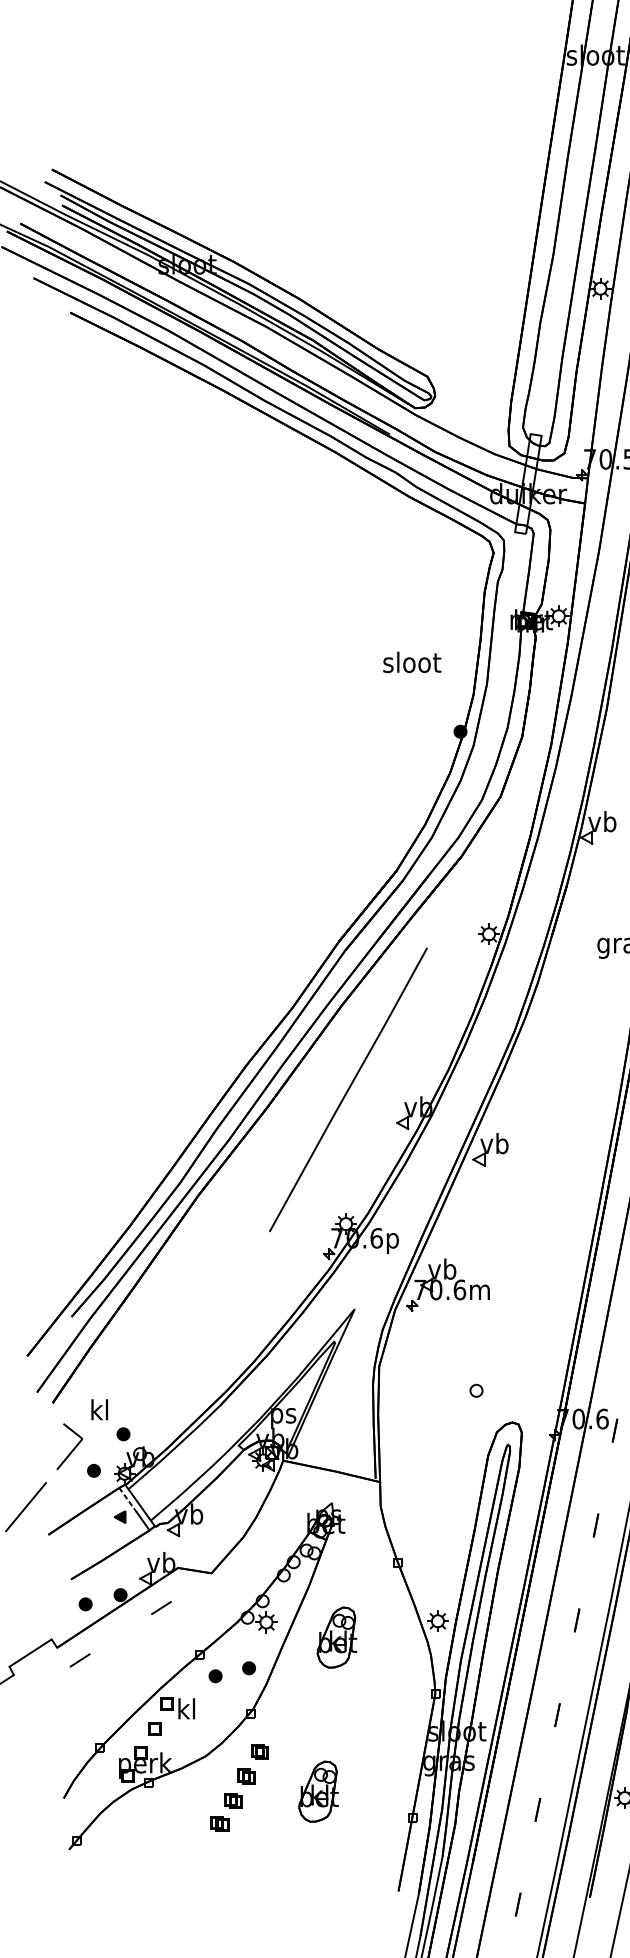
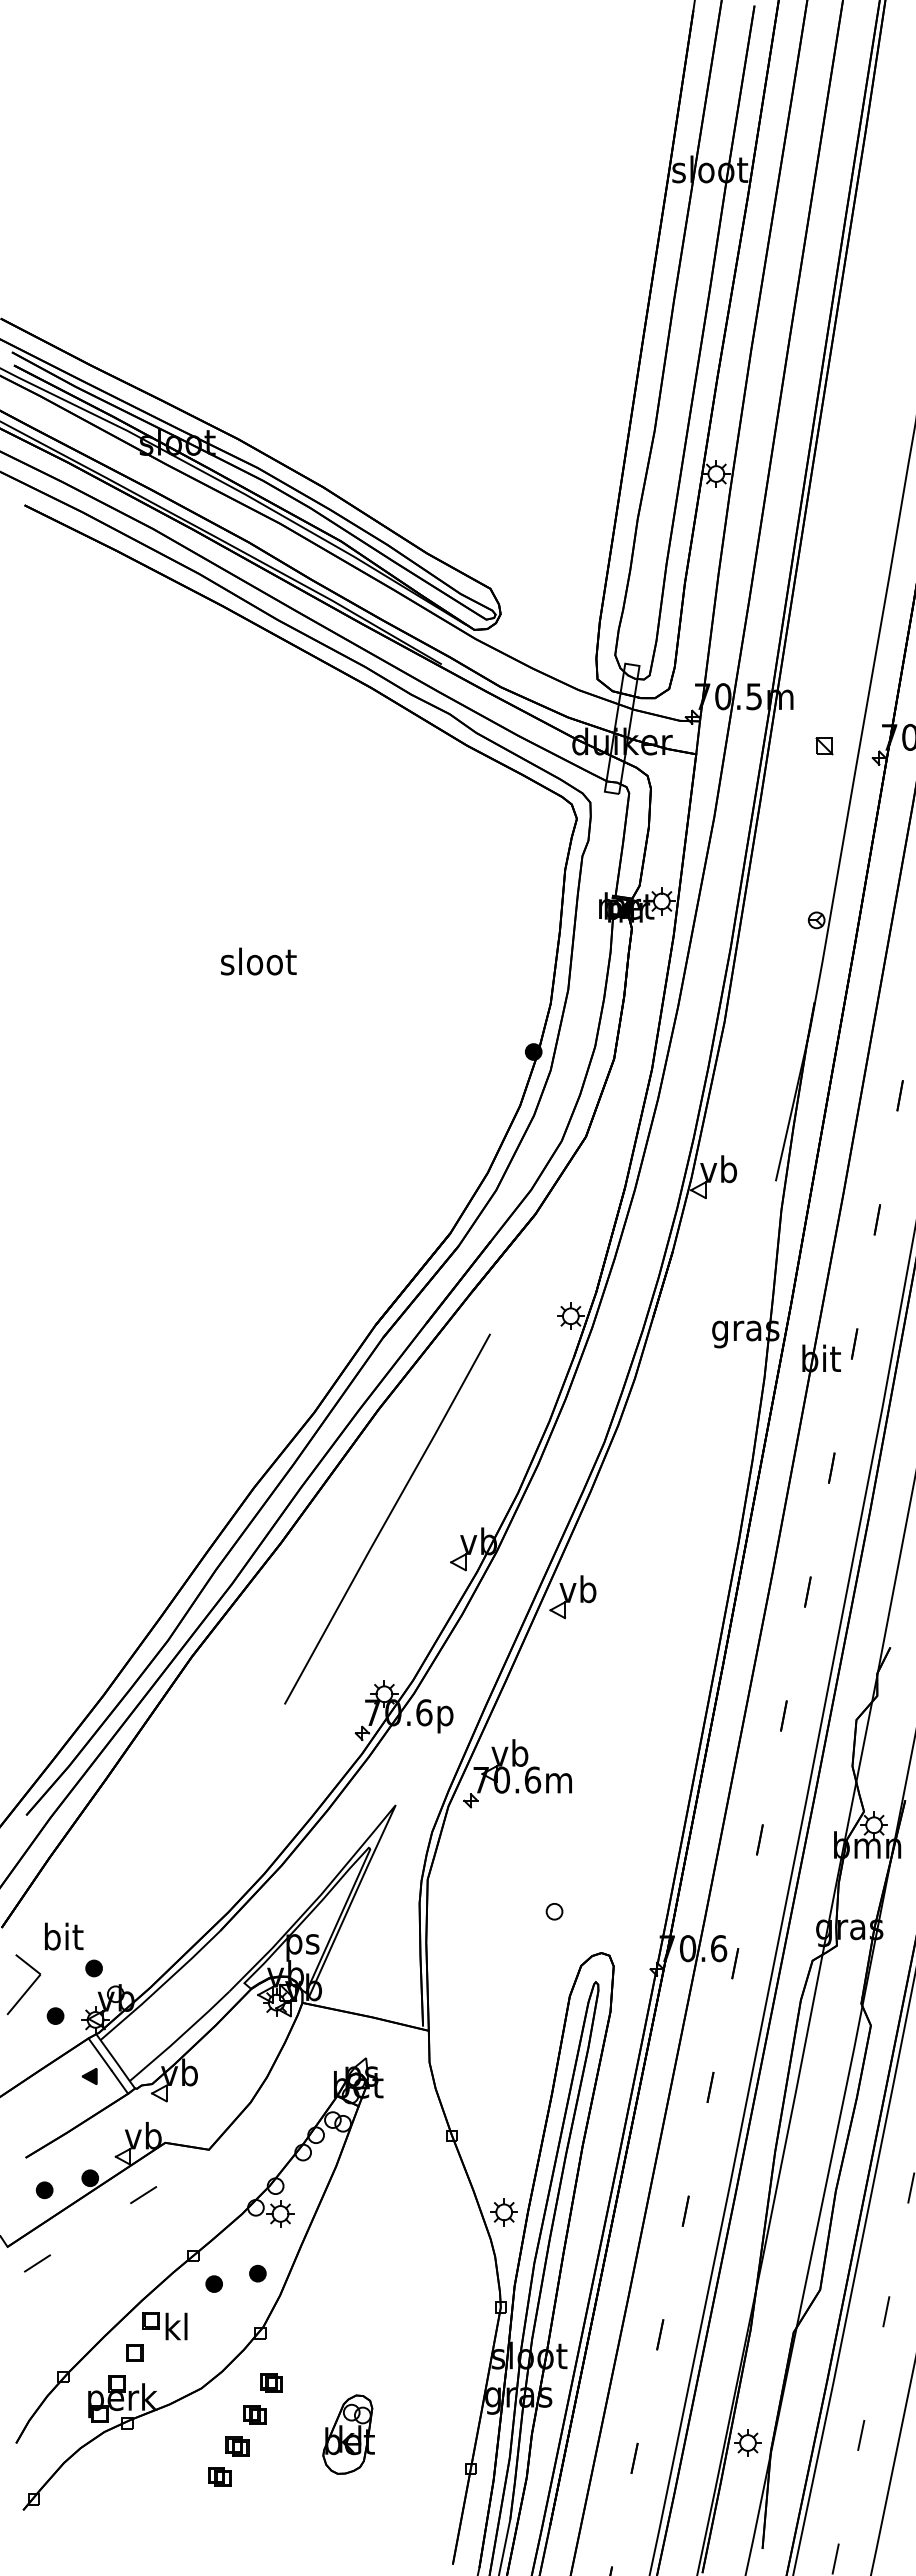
text: (412, 662) -> (258, 961), moved
text: (100, 1409) -> (64, 1936), kl -> bit
line: (128, 1500) -> (100, 2054), dashed -> solid
part: (336, 1637) -> (372, 2233), removed

